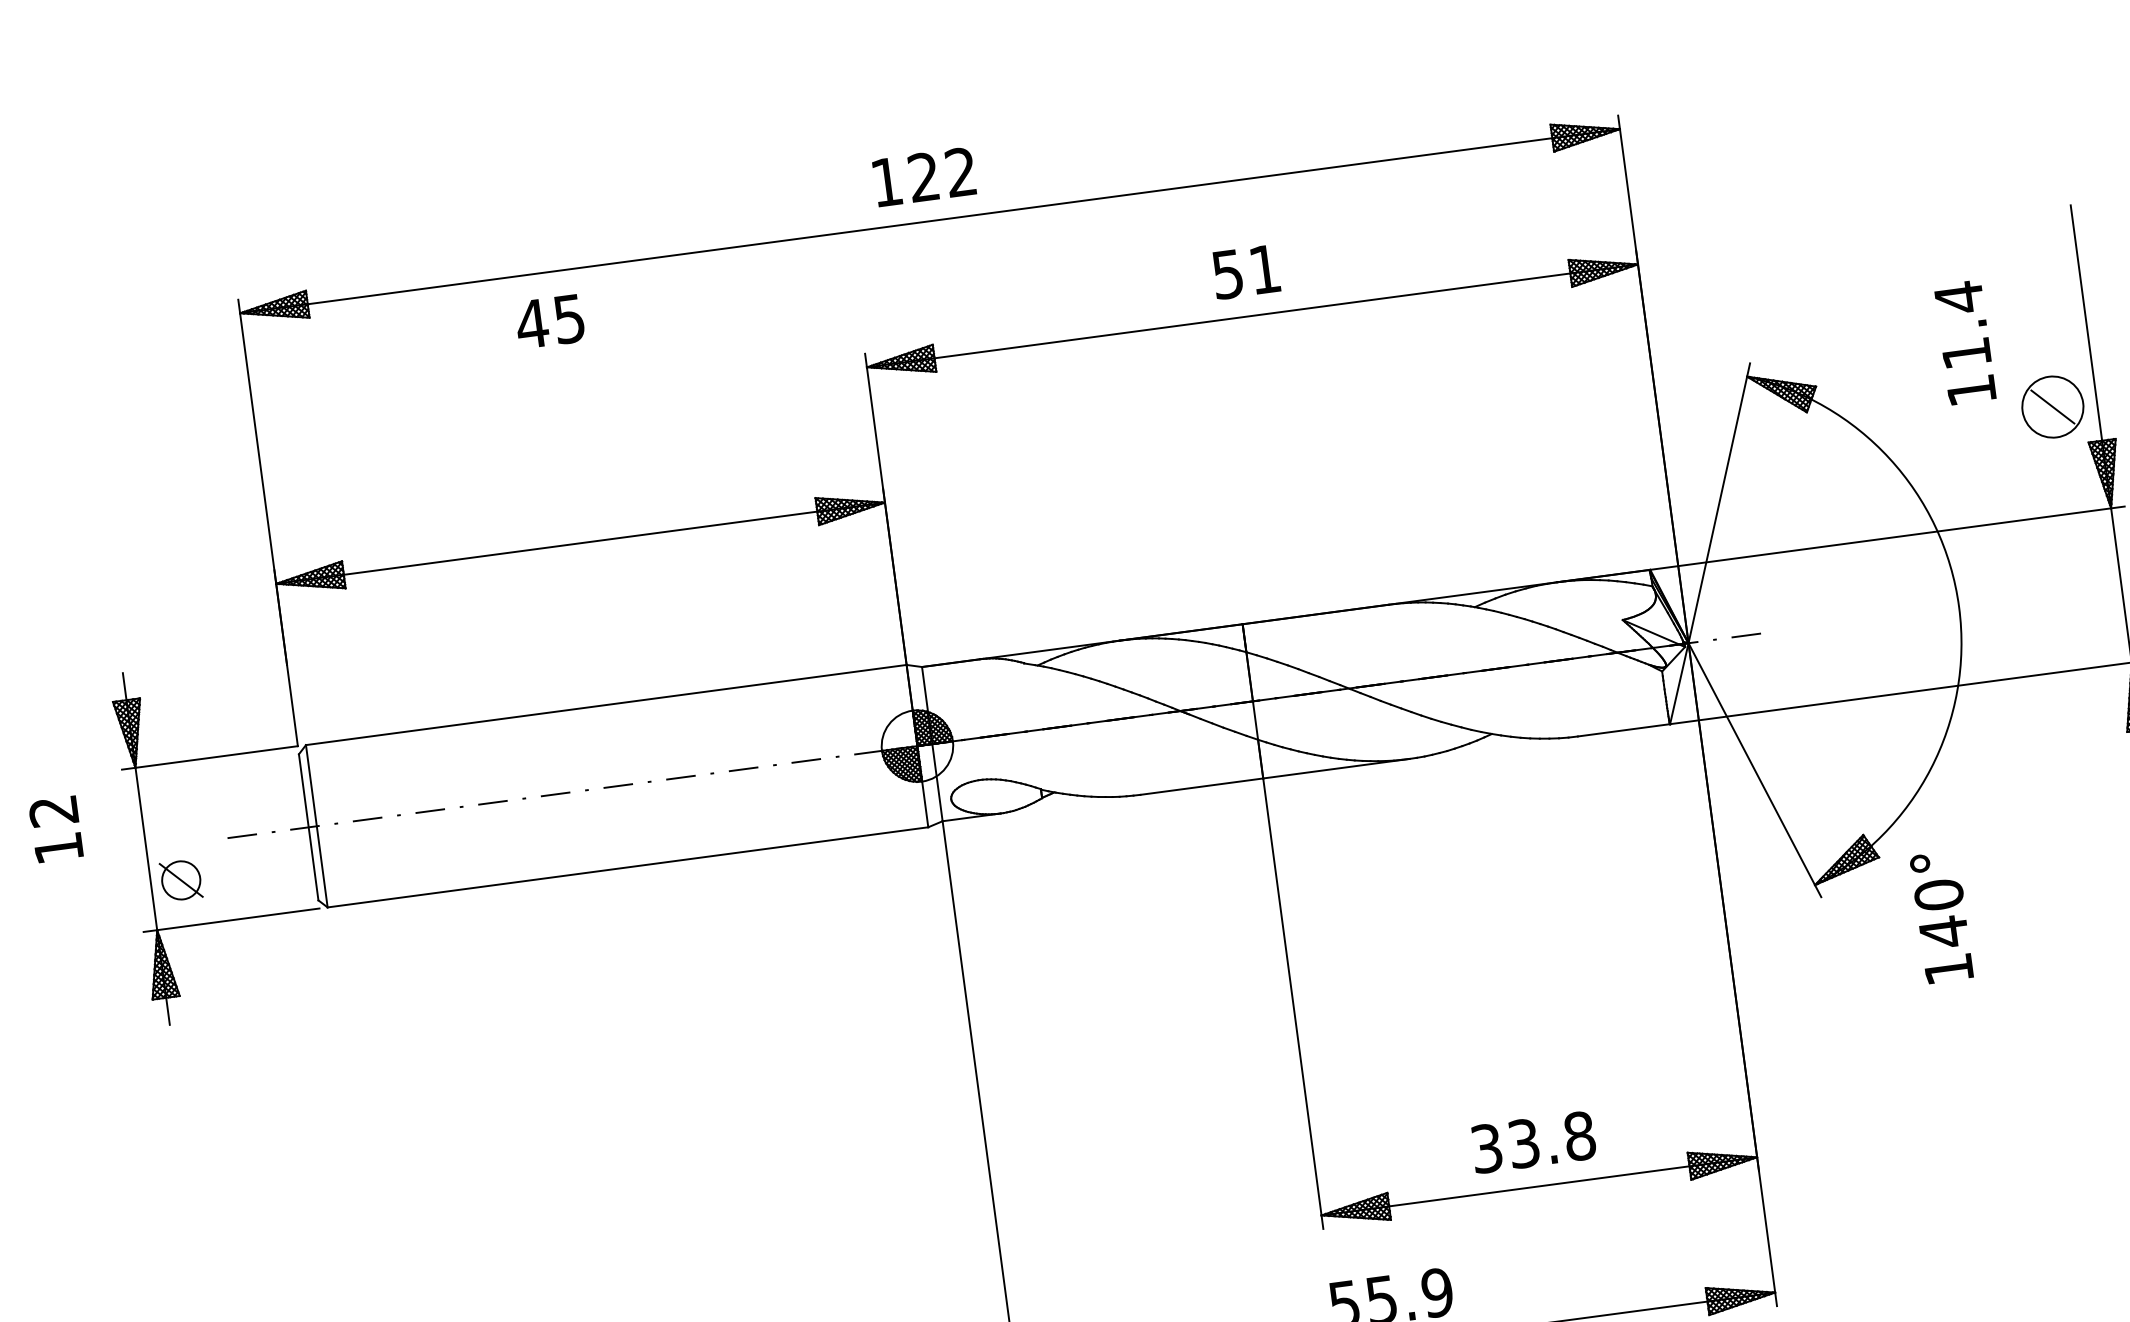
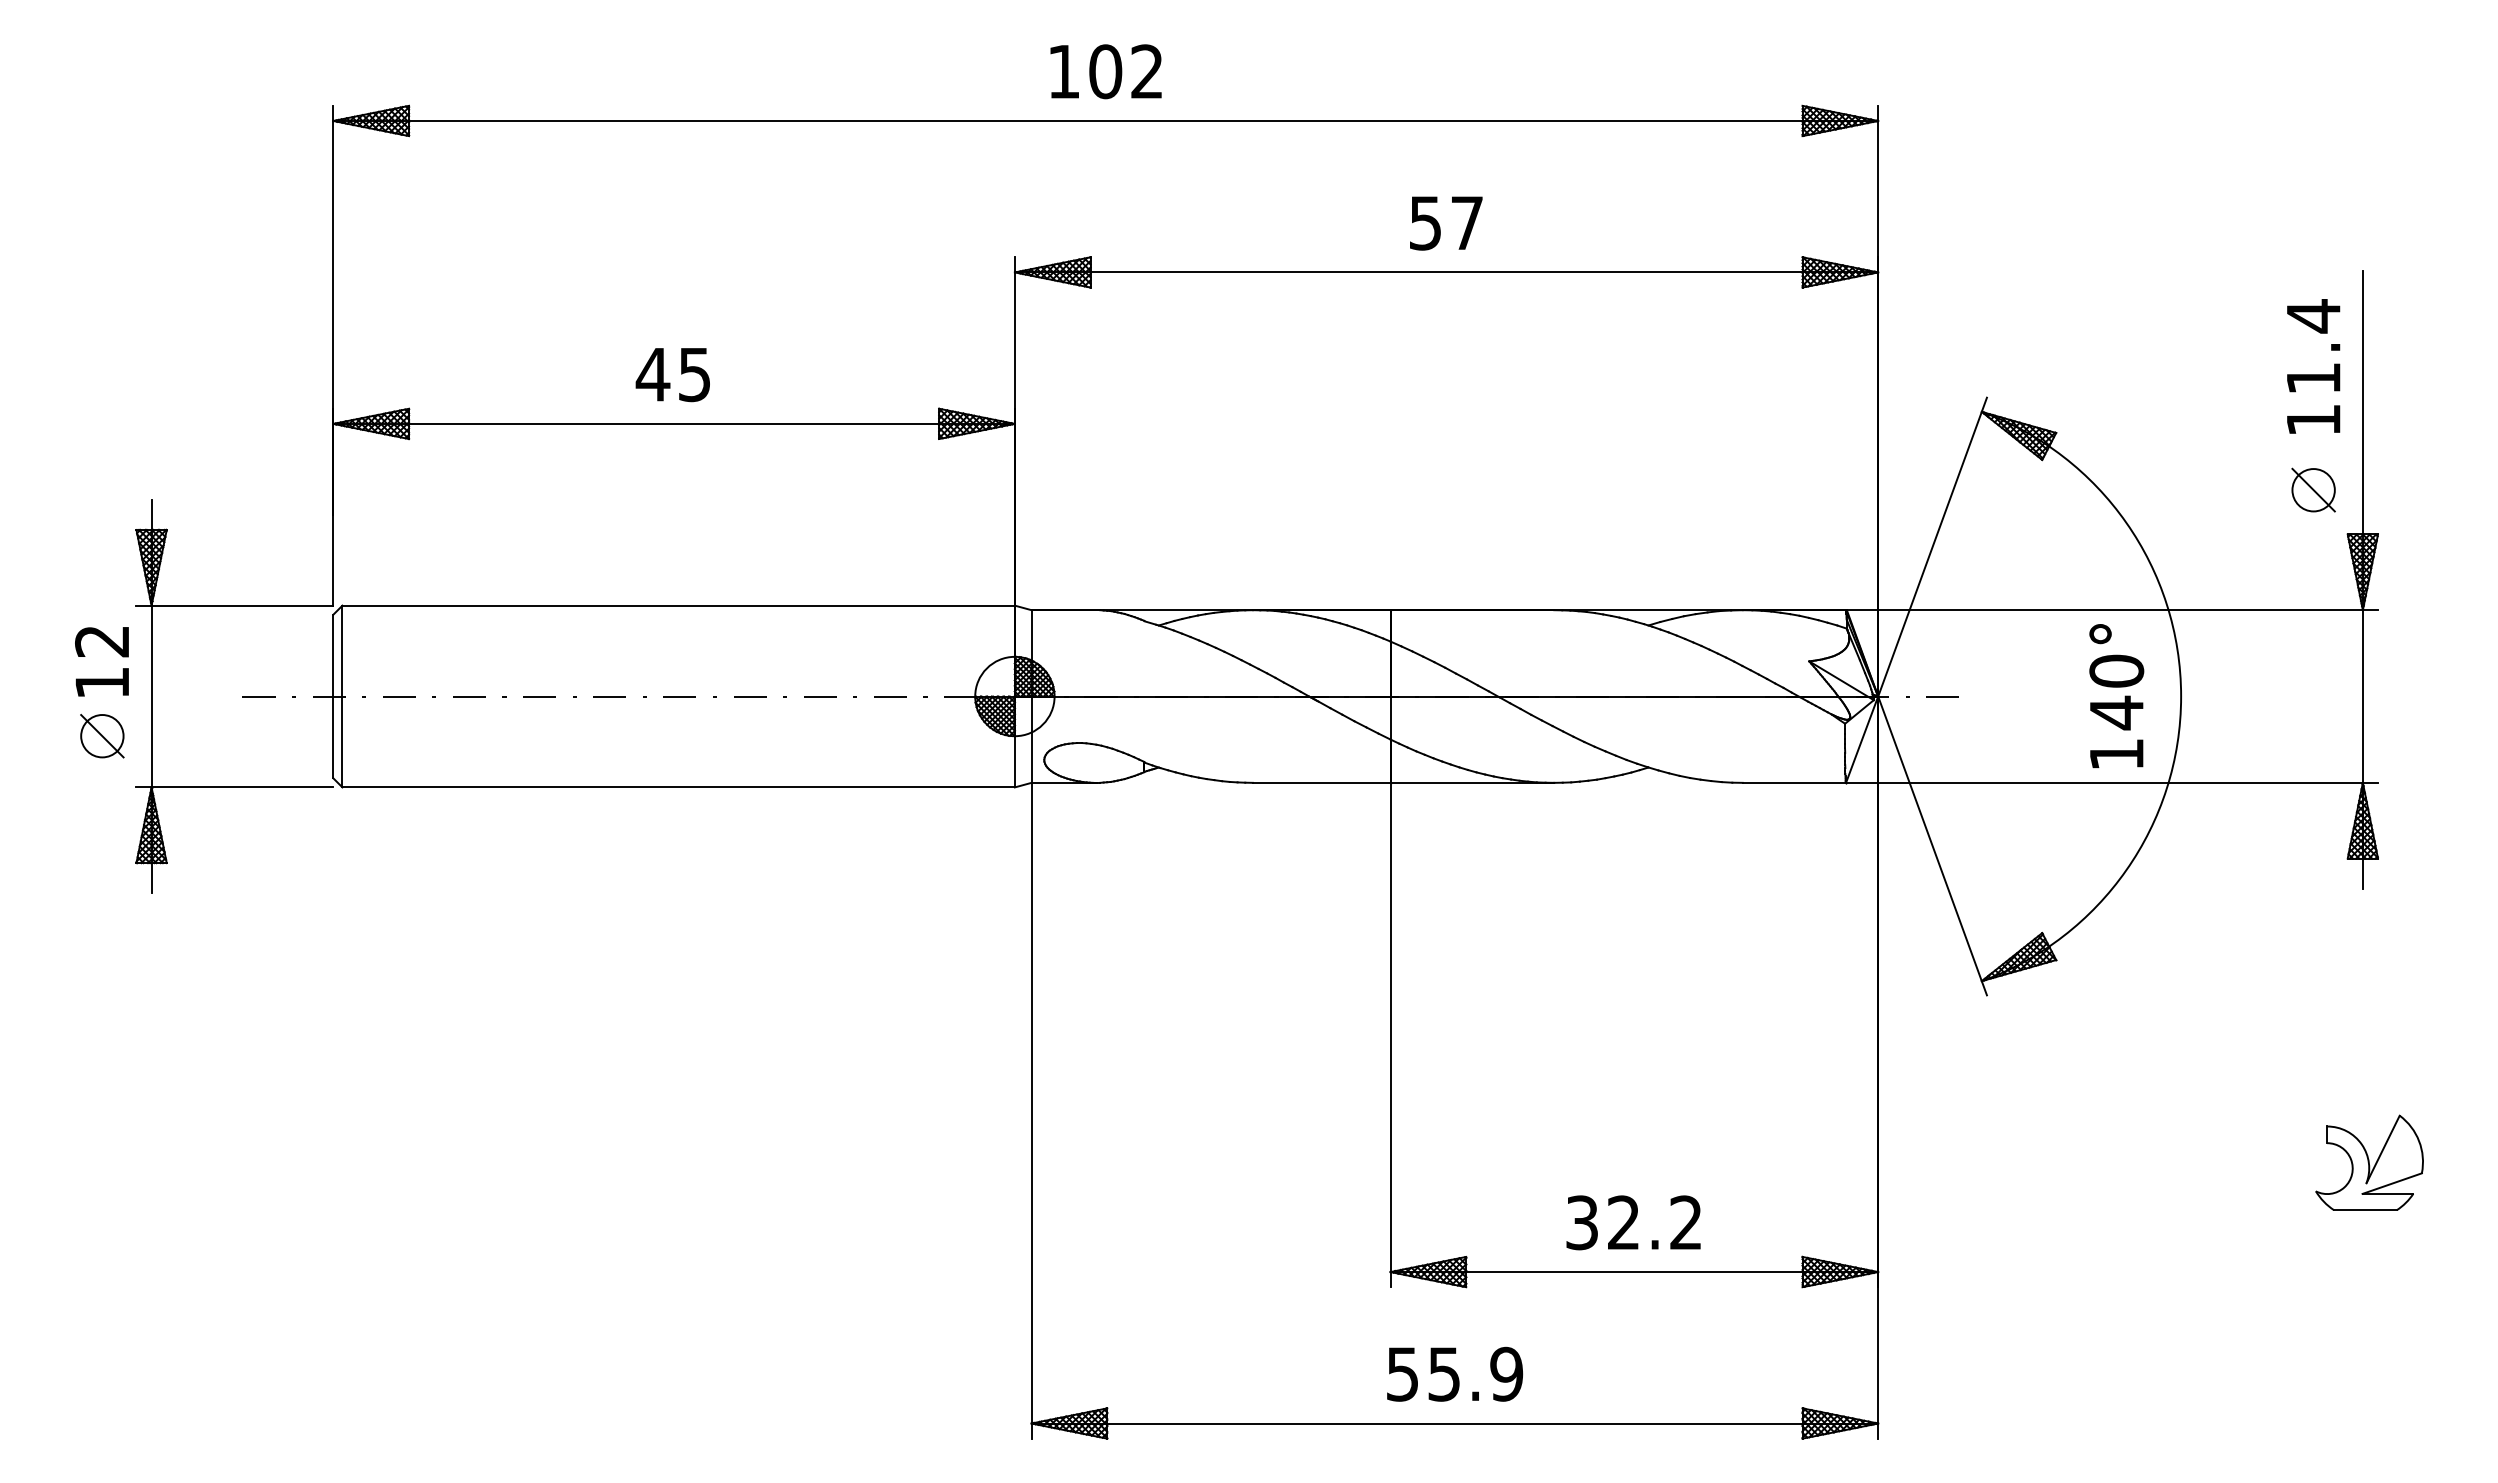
text: (923, 177) -> (1105, 71), 122 -> 102
text: (1265, 268) -> (1467, 222), 51 -> 57
text: (549, 322) -> (672, 375), moved
text: (1965, 342) -> (2313, 366), moved
circle: (2052, 407) -> (2313, 490), size x0.62
text: (55, 829) -> (101, 661), moved
part: (181, 880) -> (102, 736), moved
text: (1941, 917) -> (2116, 696), moved
text: (1552, 1139) -> (1655, 1222), 33.8 -> 32.2

